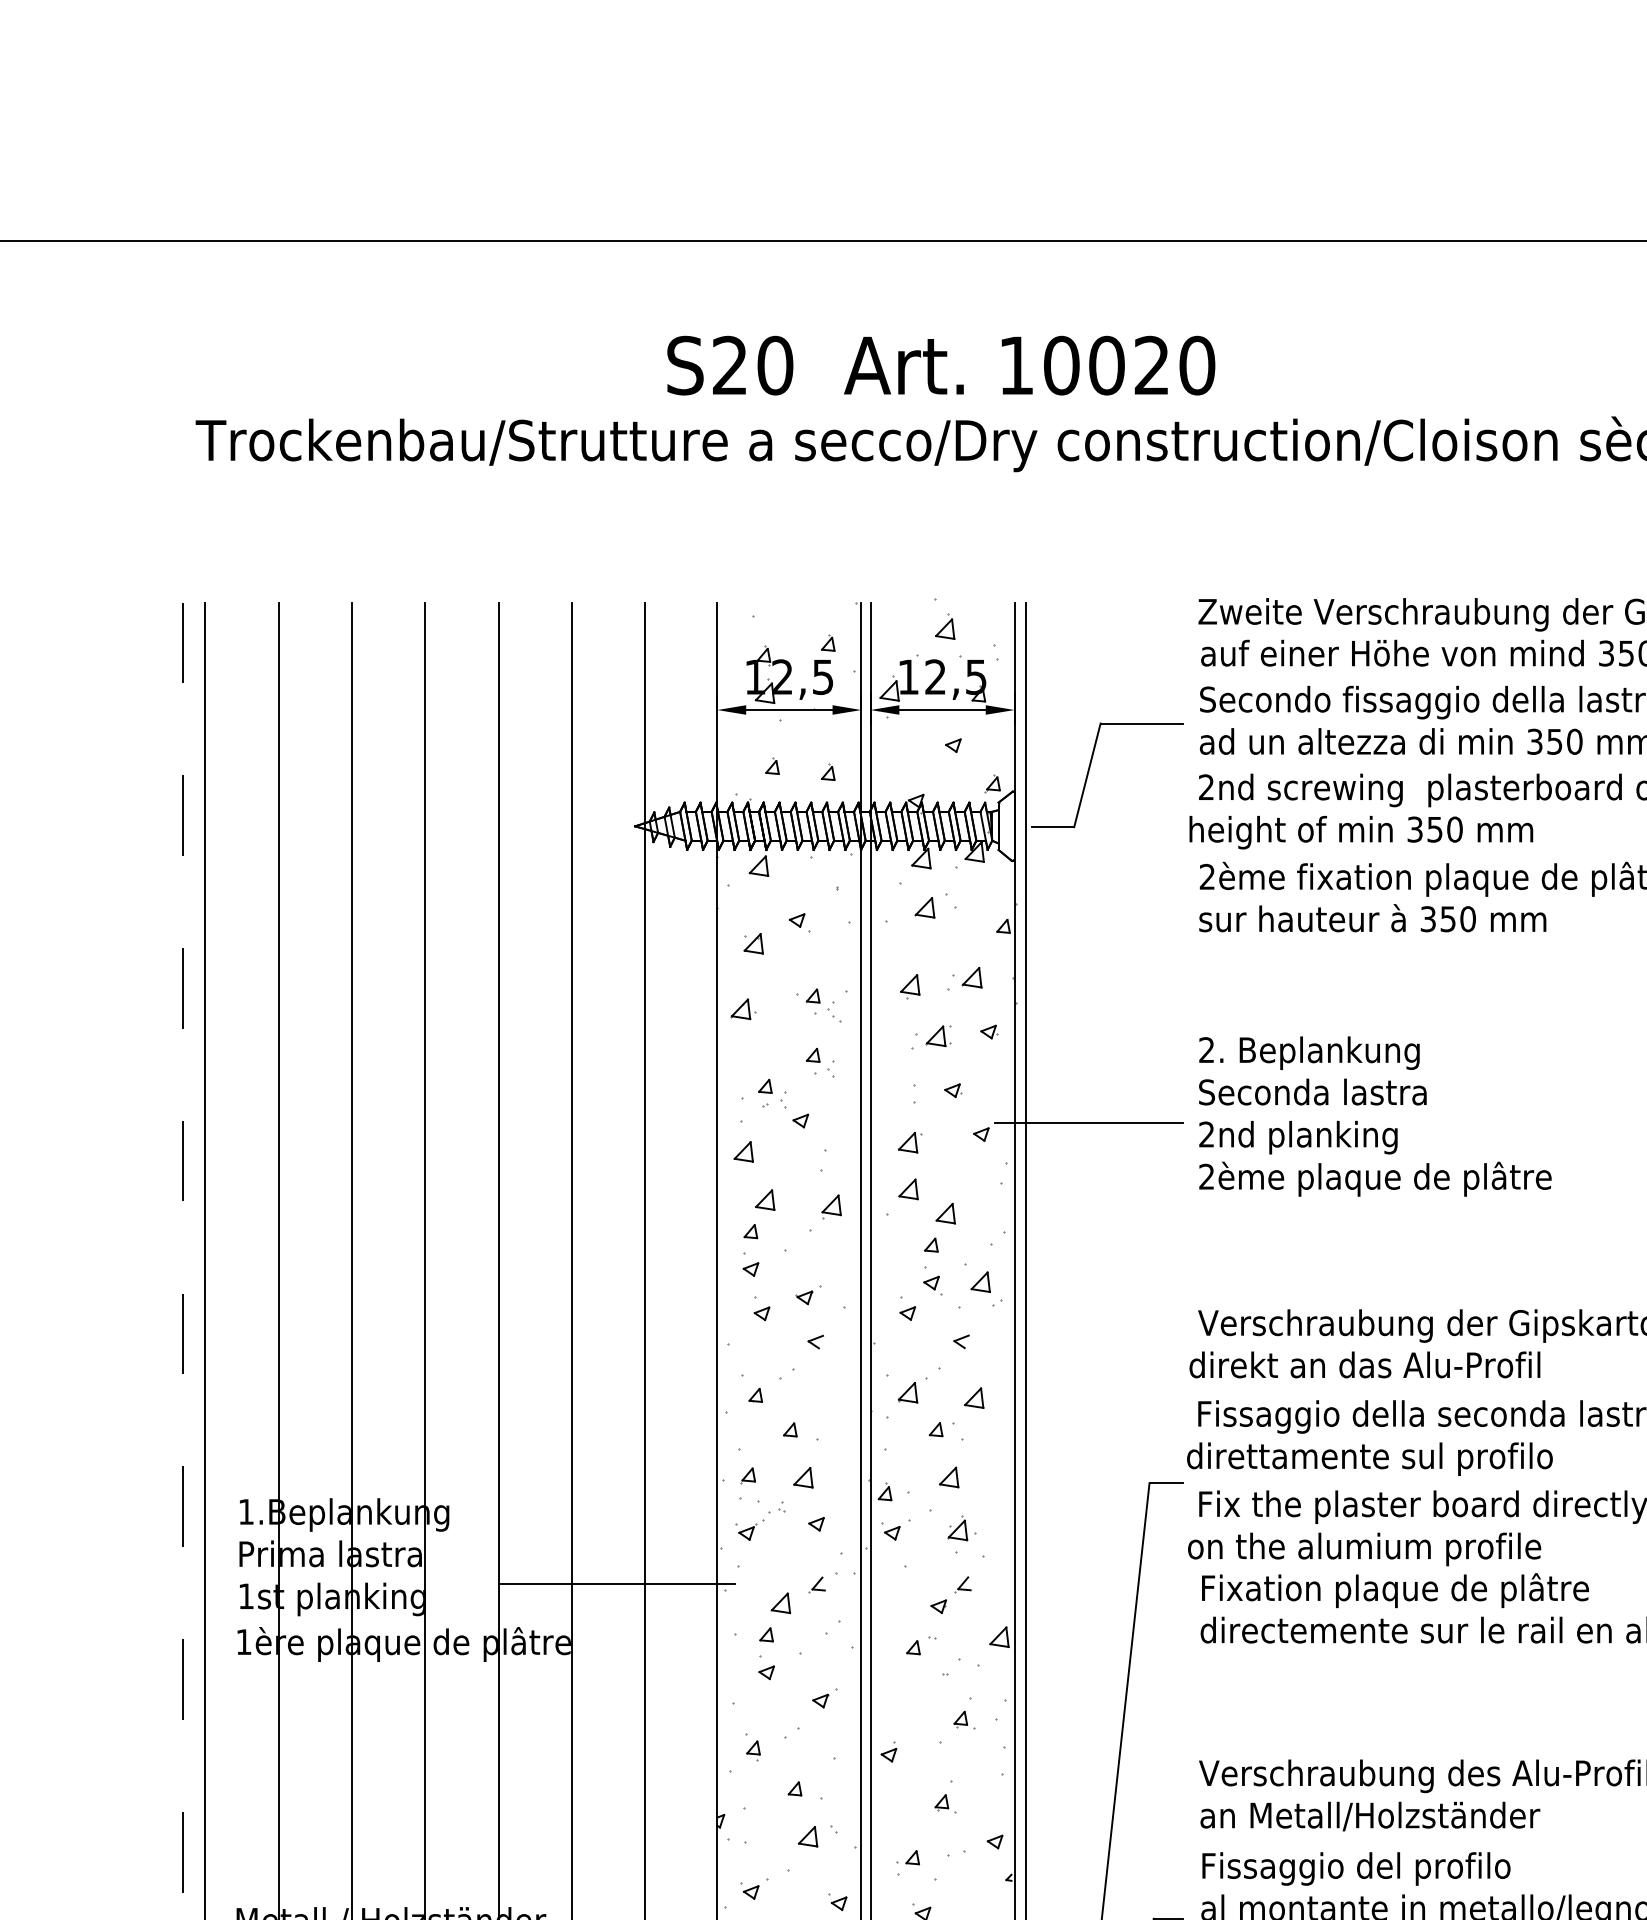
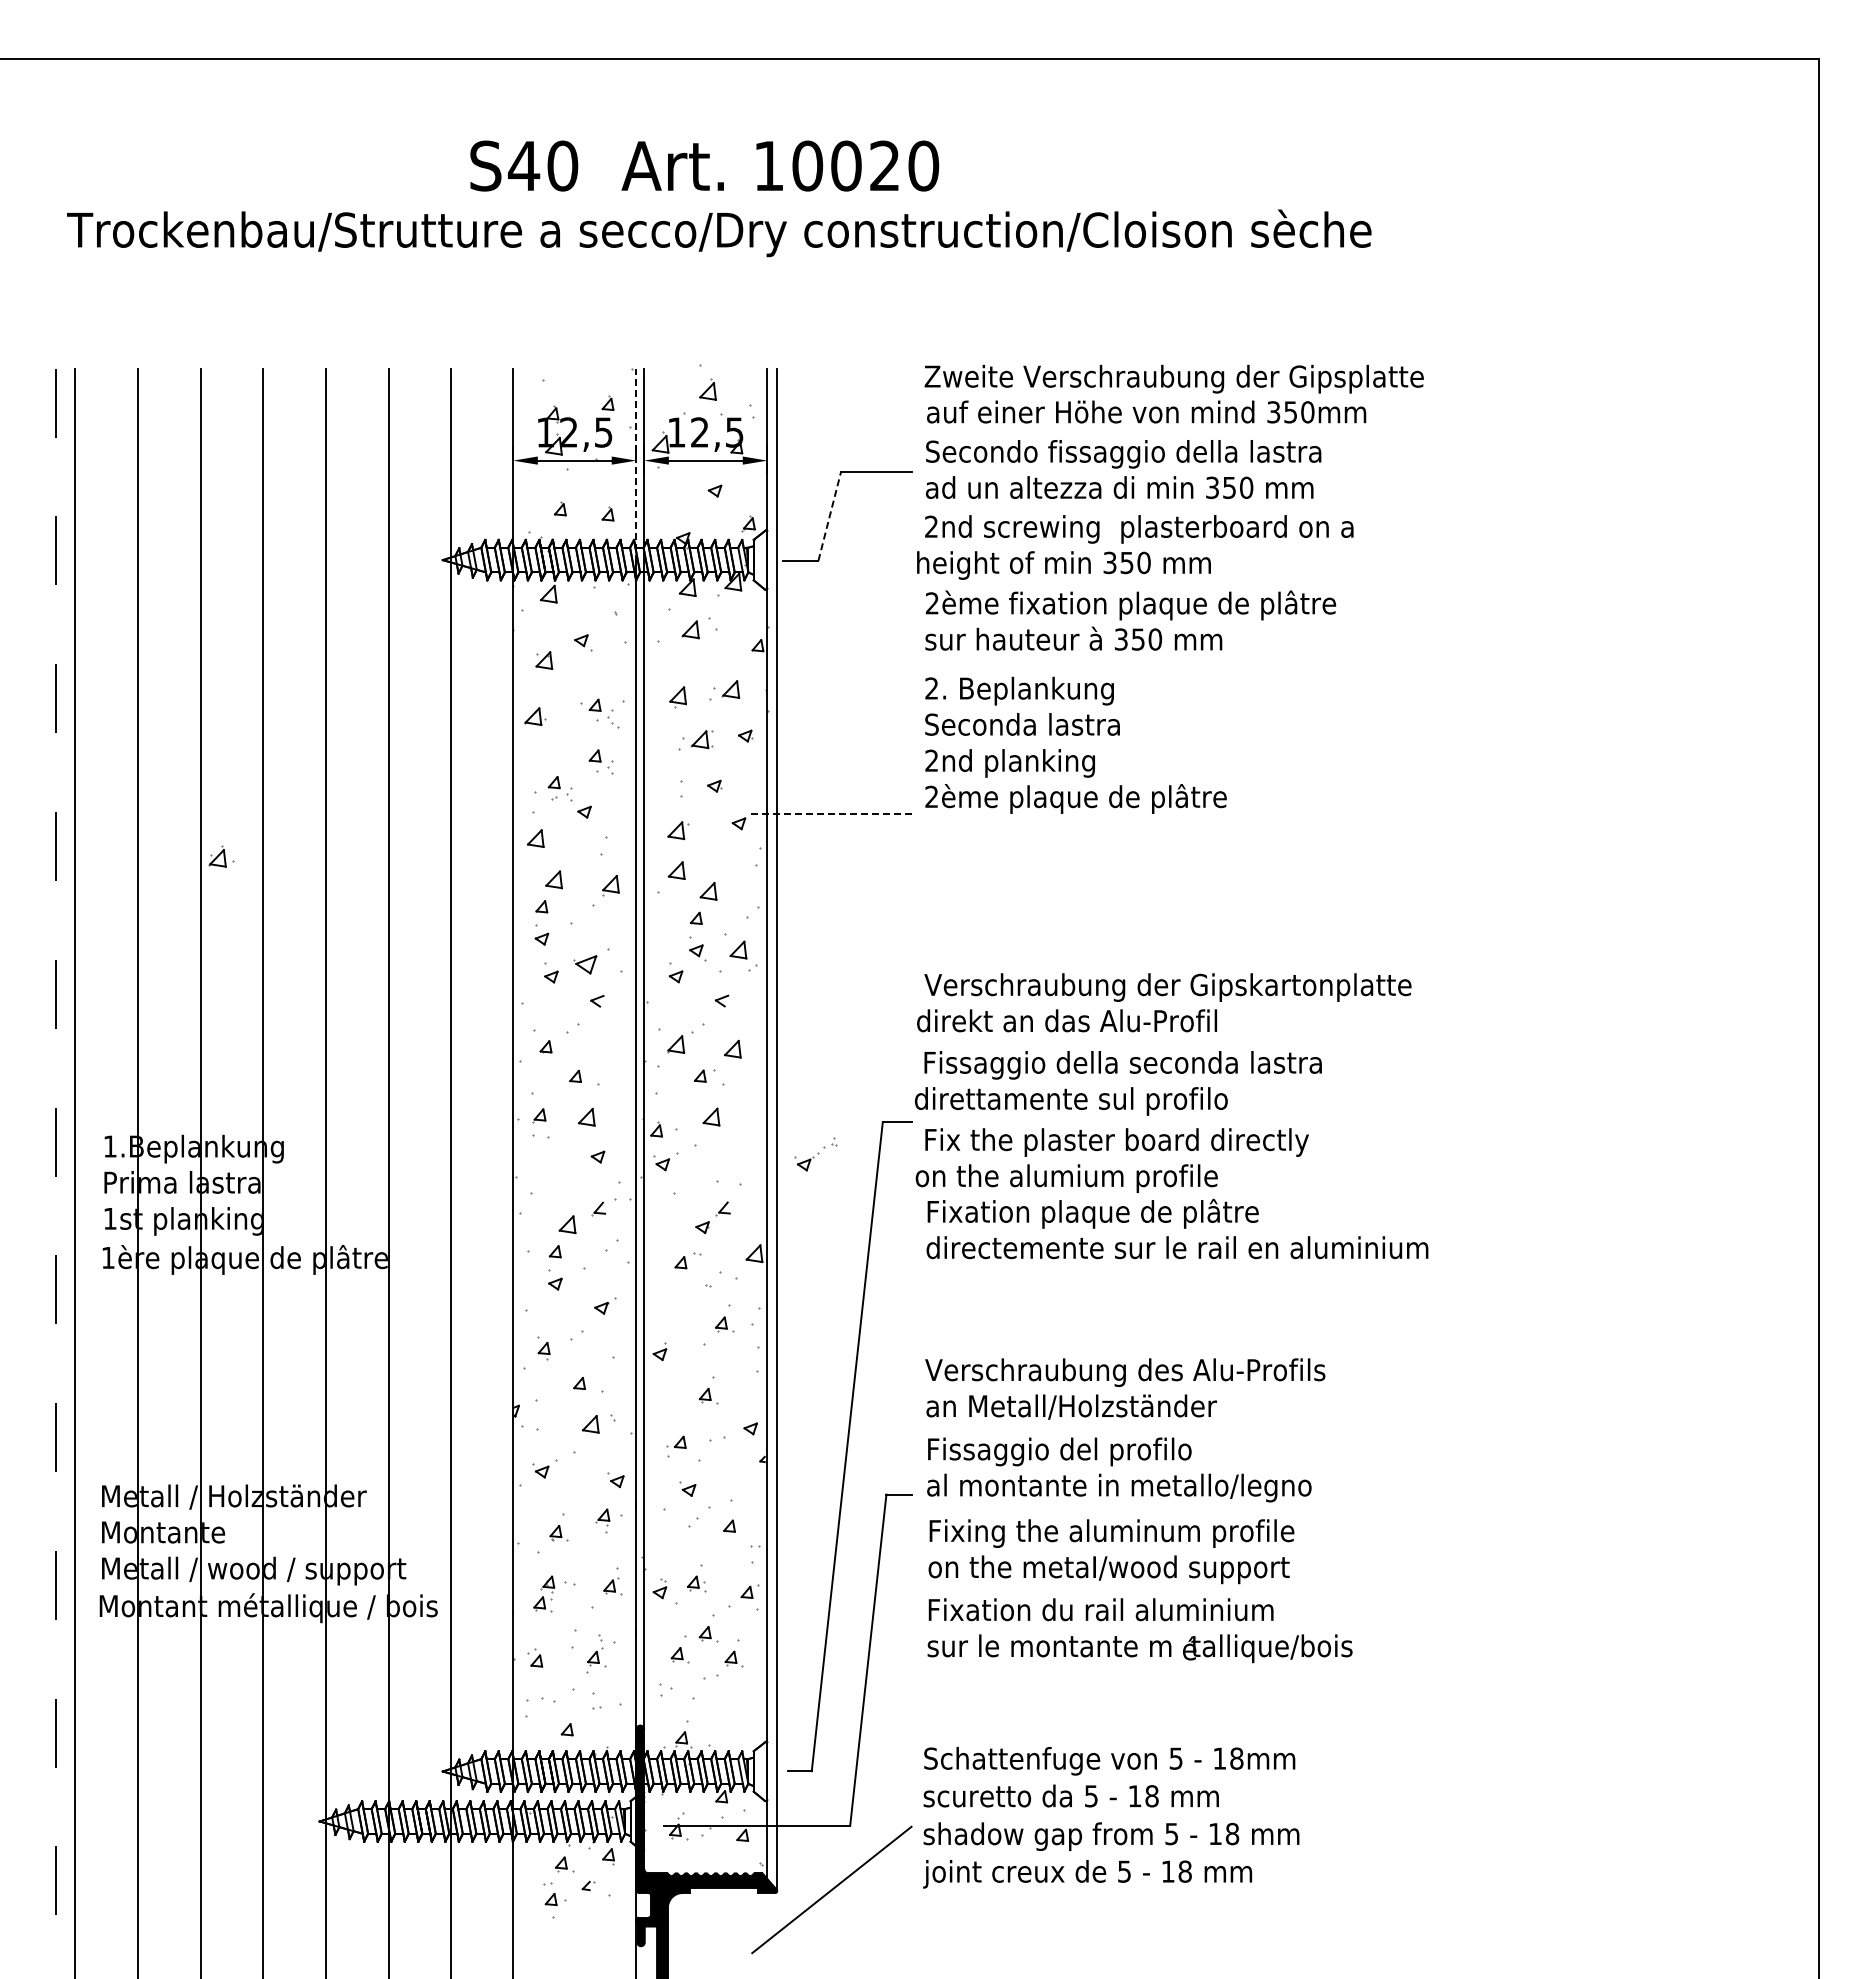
text: (729, 364) -> (523, 165), S20 -> S40
line: (861, 714) -> (636, 464), solid -> dashed
line: (1087, 775) -> (829, 516), solid -> dashed
text: (1374, 1115) -> (1075, 744), moved
line: (1088, 1122) -> (830, 813), solid -> dashed
part: (807, 1294) -> (590, 960), size x1.6
part: (759, 1521) -> (815, 1154), moved
part: (962, 1528) -> (221, 856), moved
line: (616, 1584) -> (426, 1208), removed

